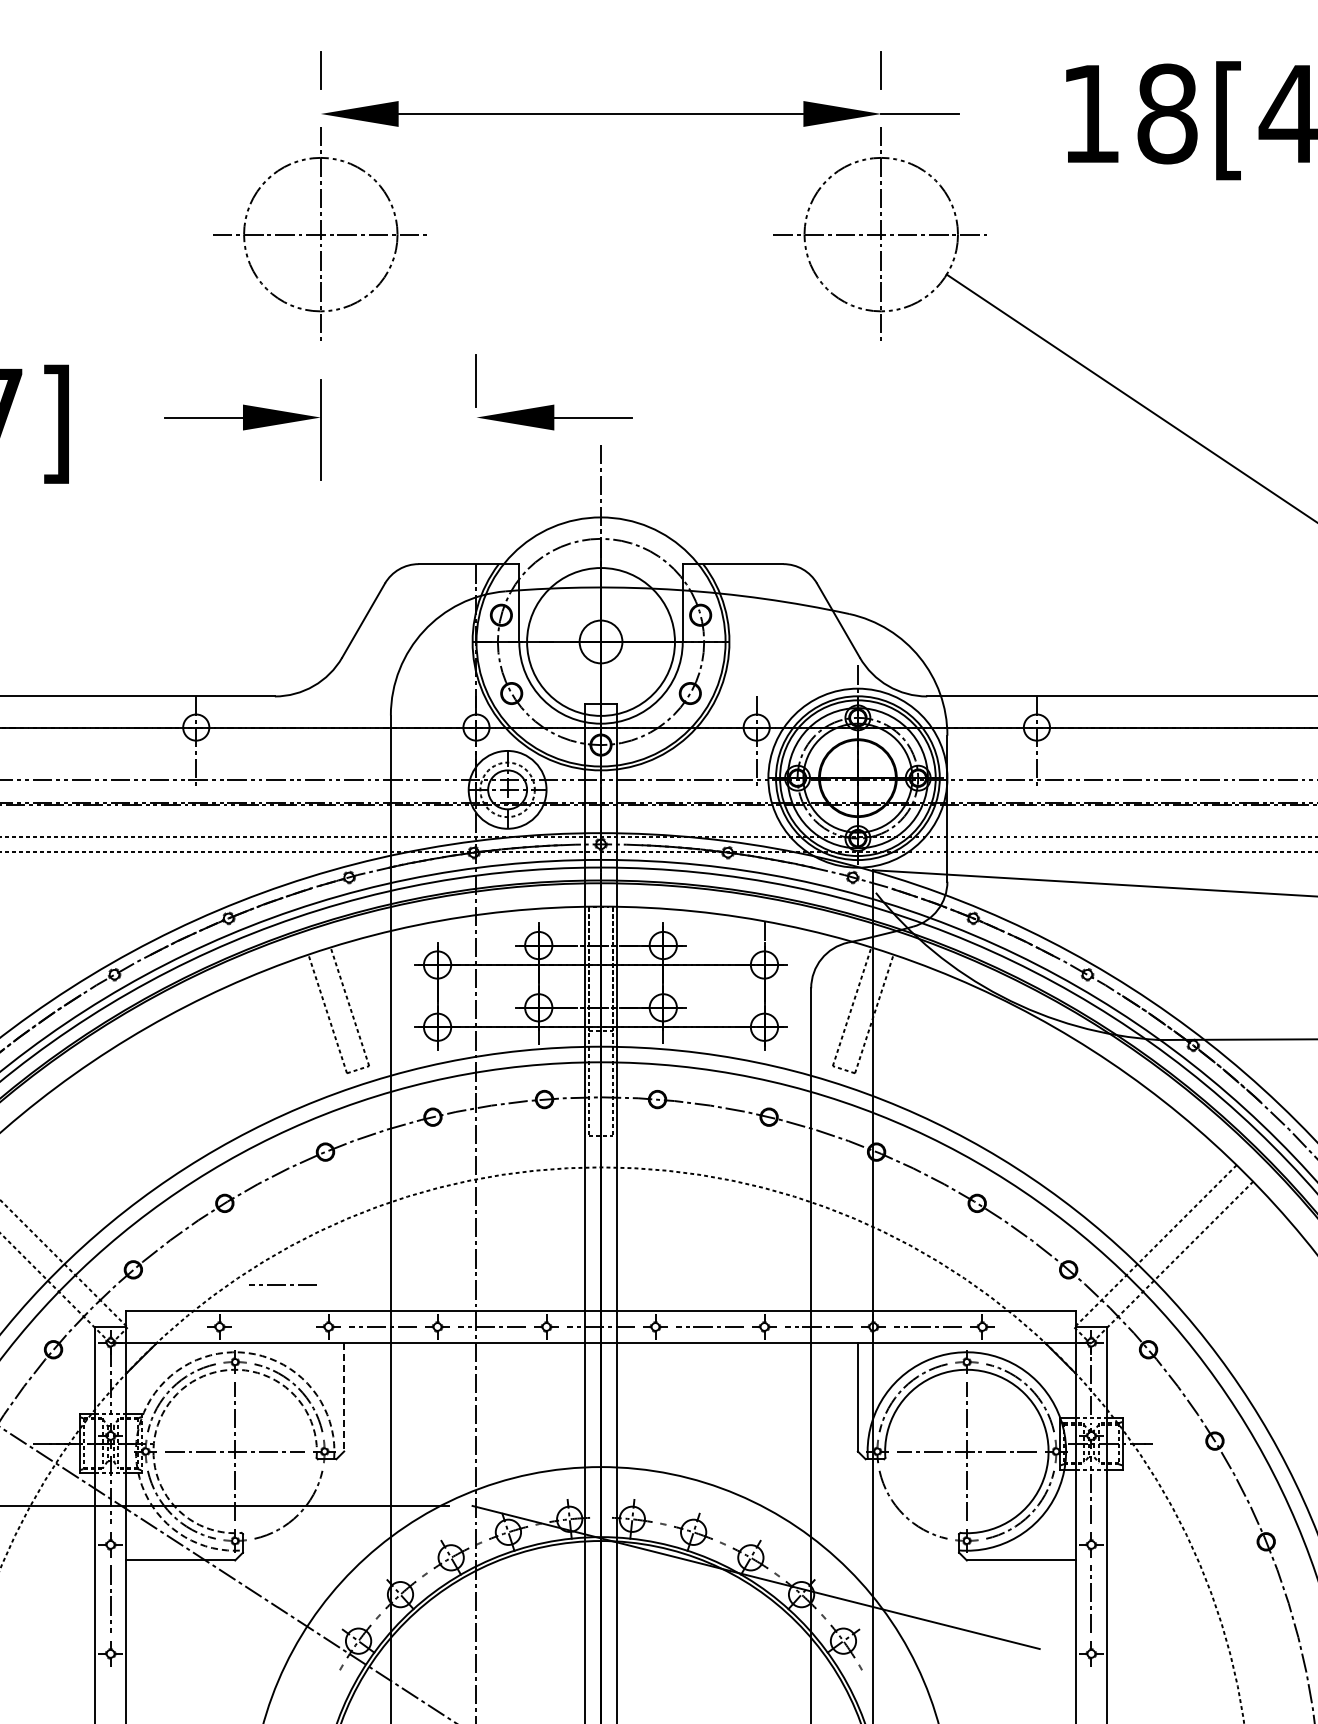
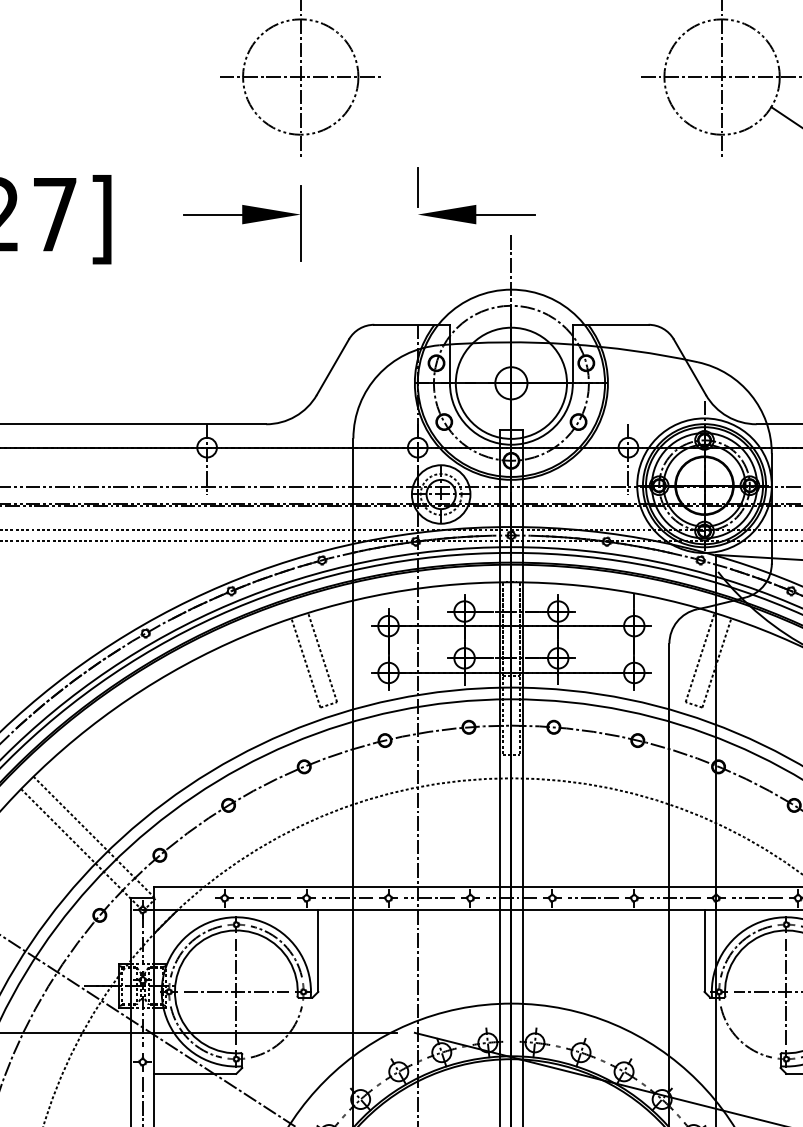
line: (282, 1284) -> (265, 897), moved
arc: (165, 1381) -> (183, 939), dashed -> solid
arc: (177, 1393) -> (193, 948), dashed -> solid
line: (344, 1397) -> (318, 951), dashed -> solid

